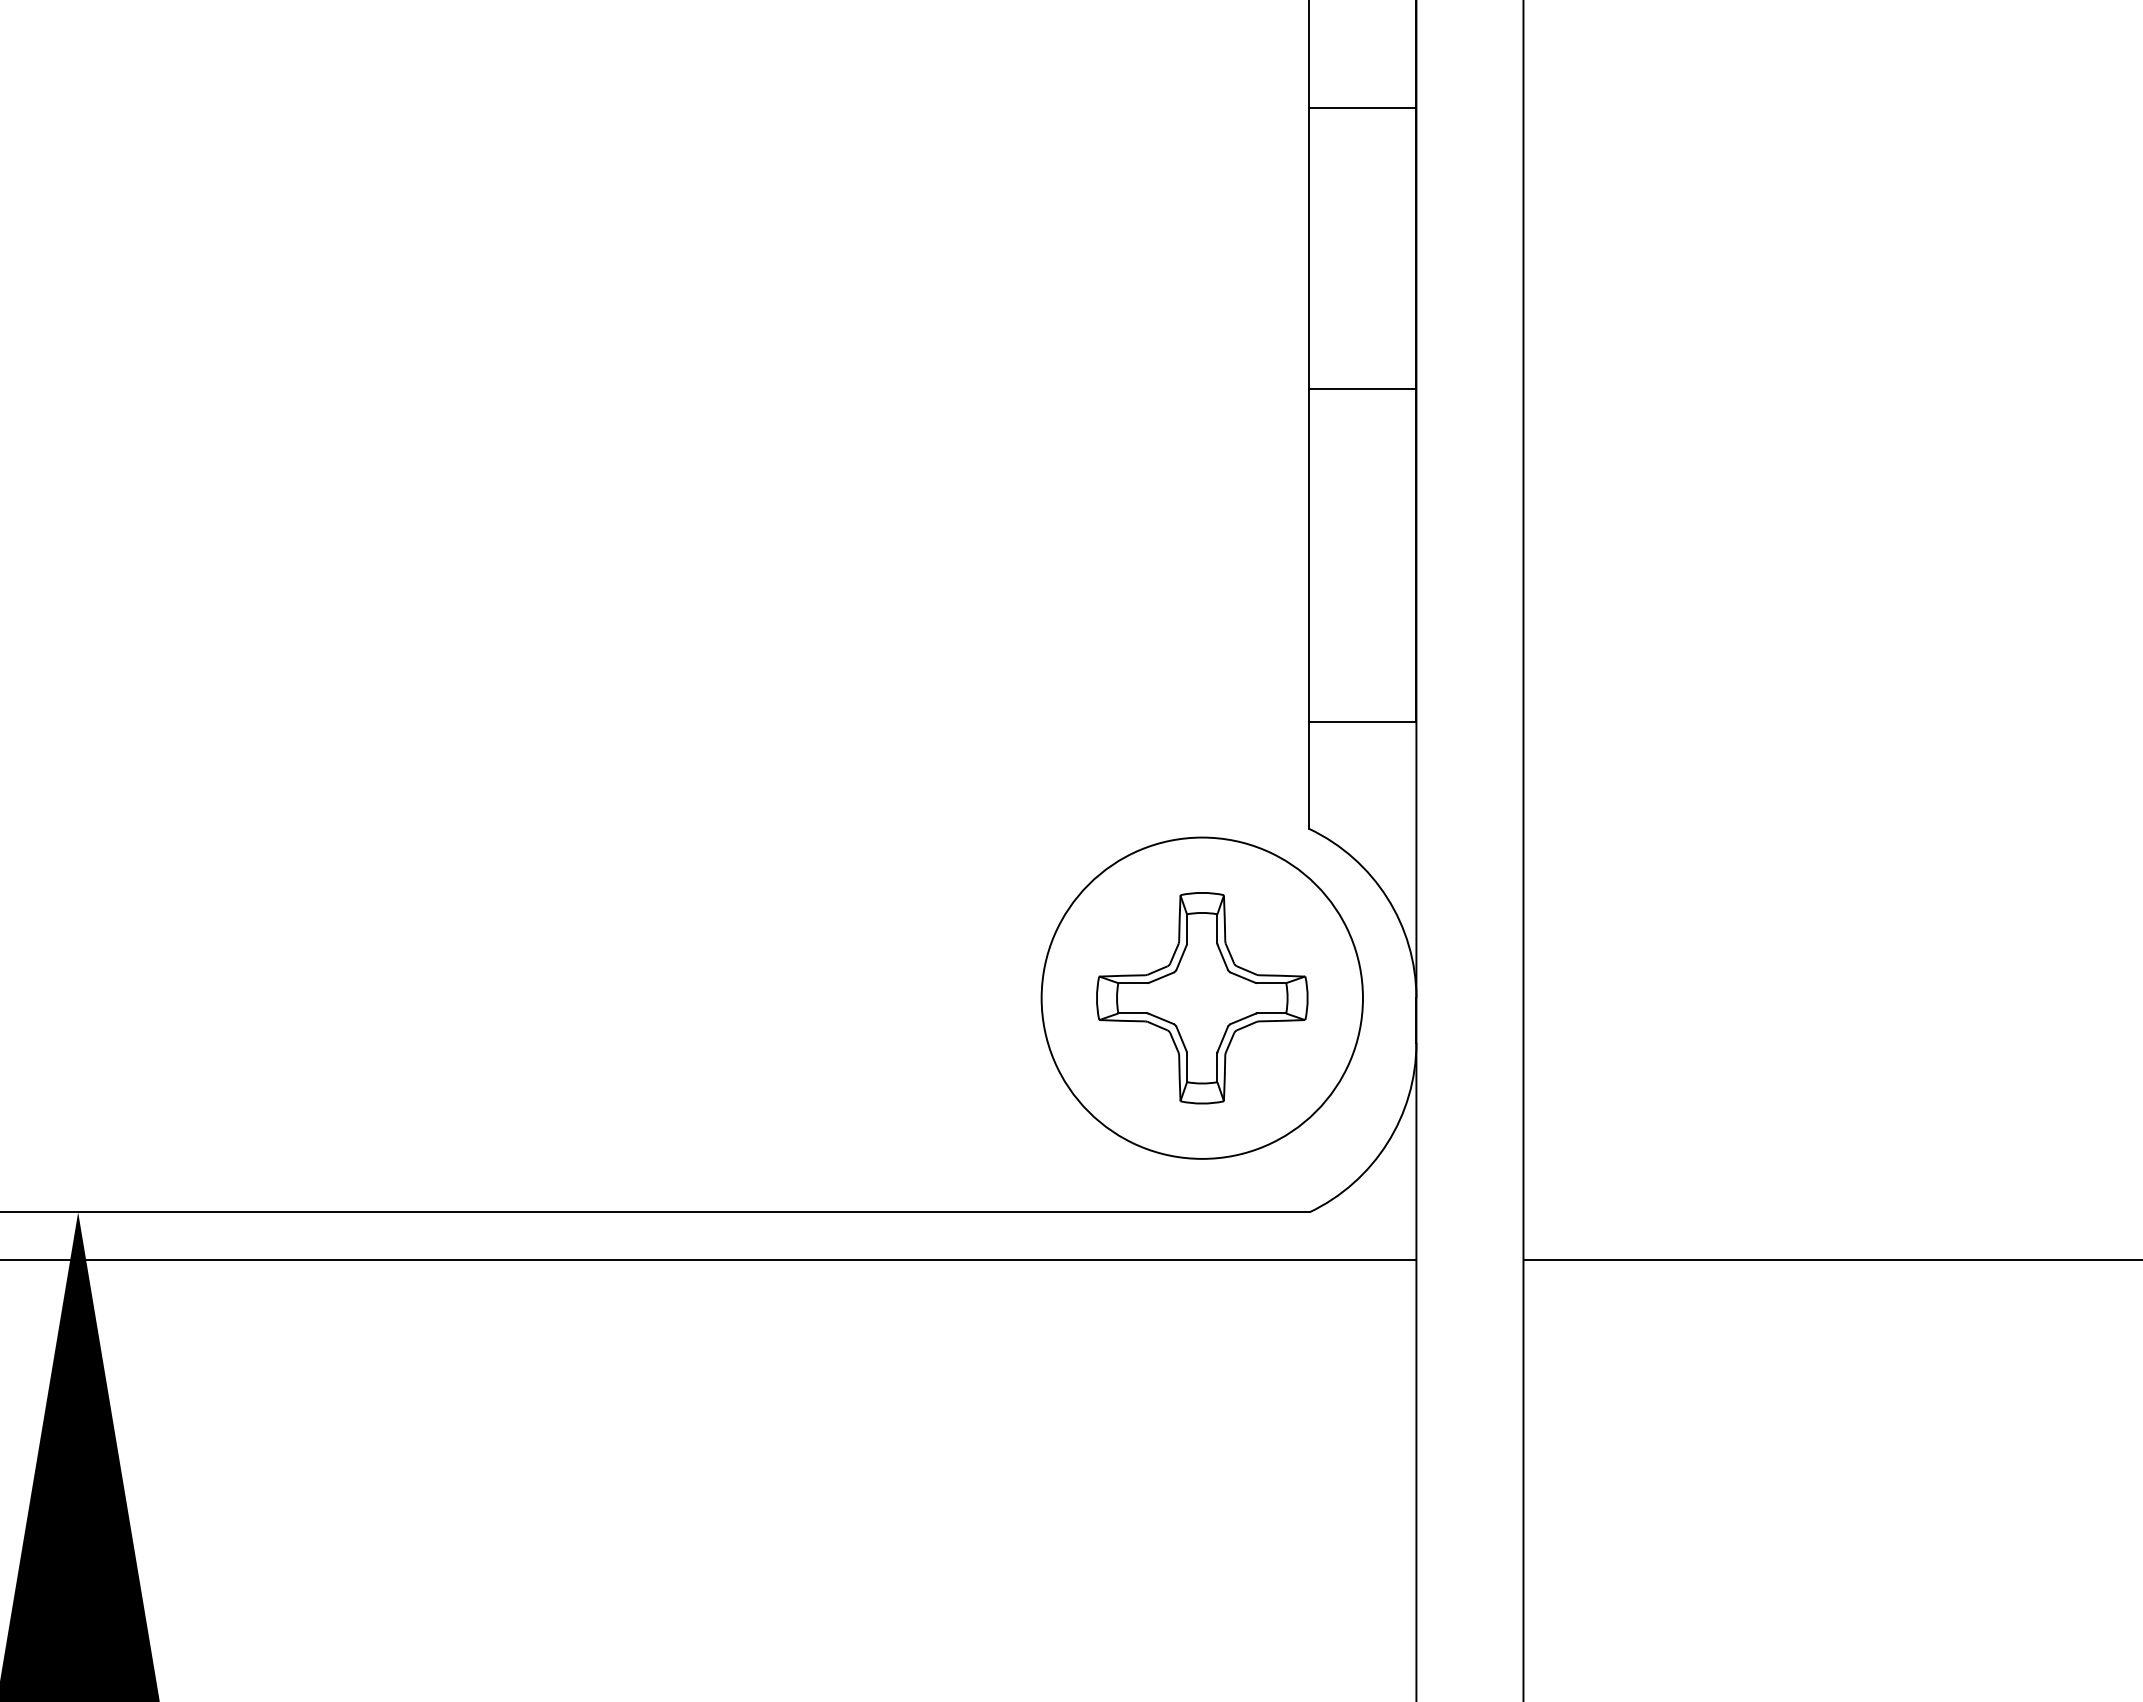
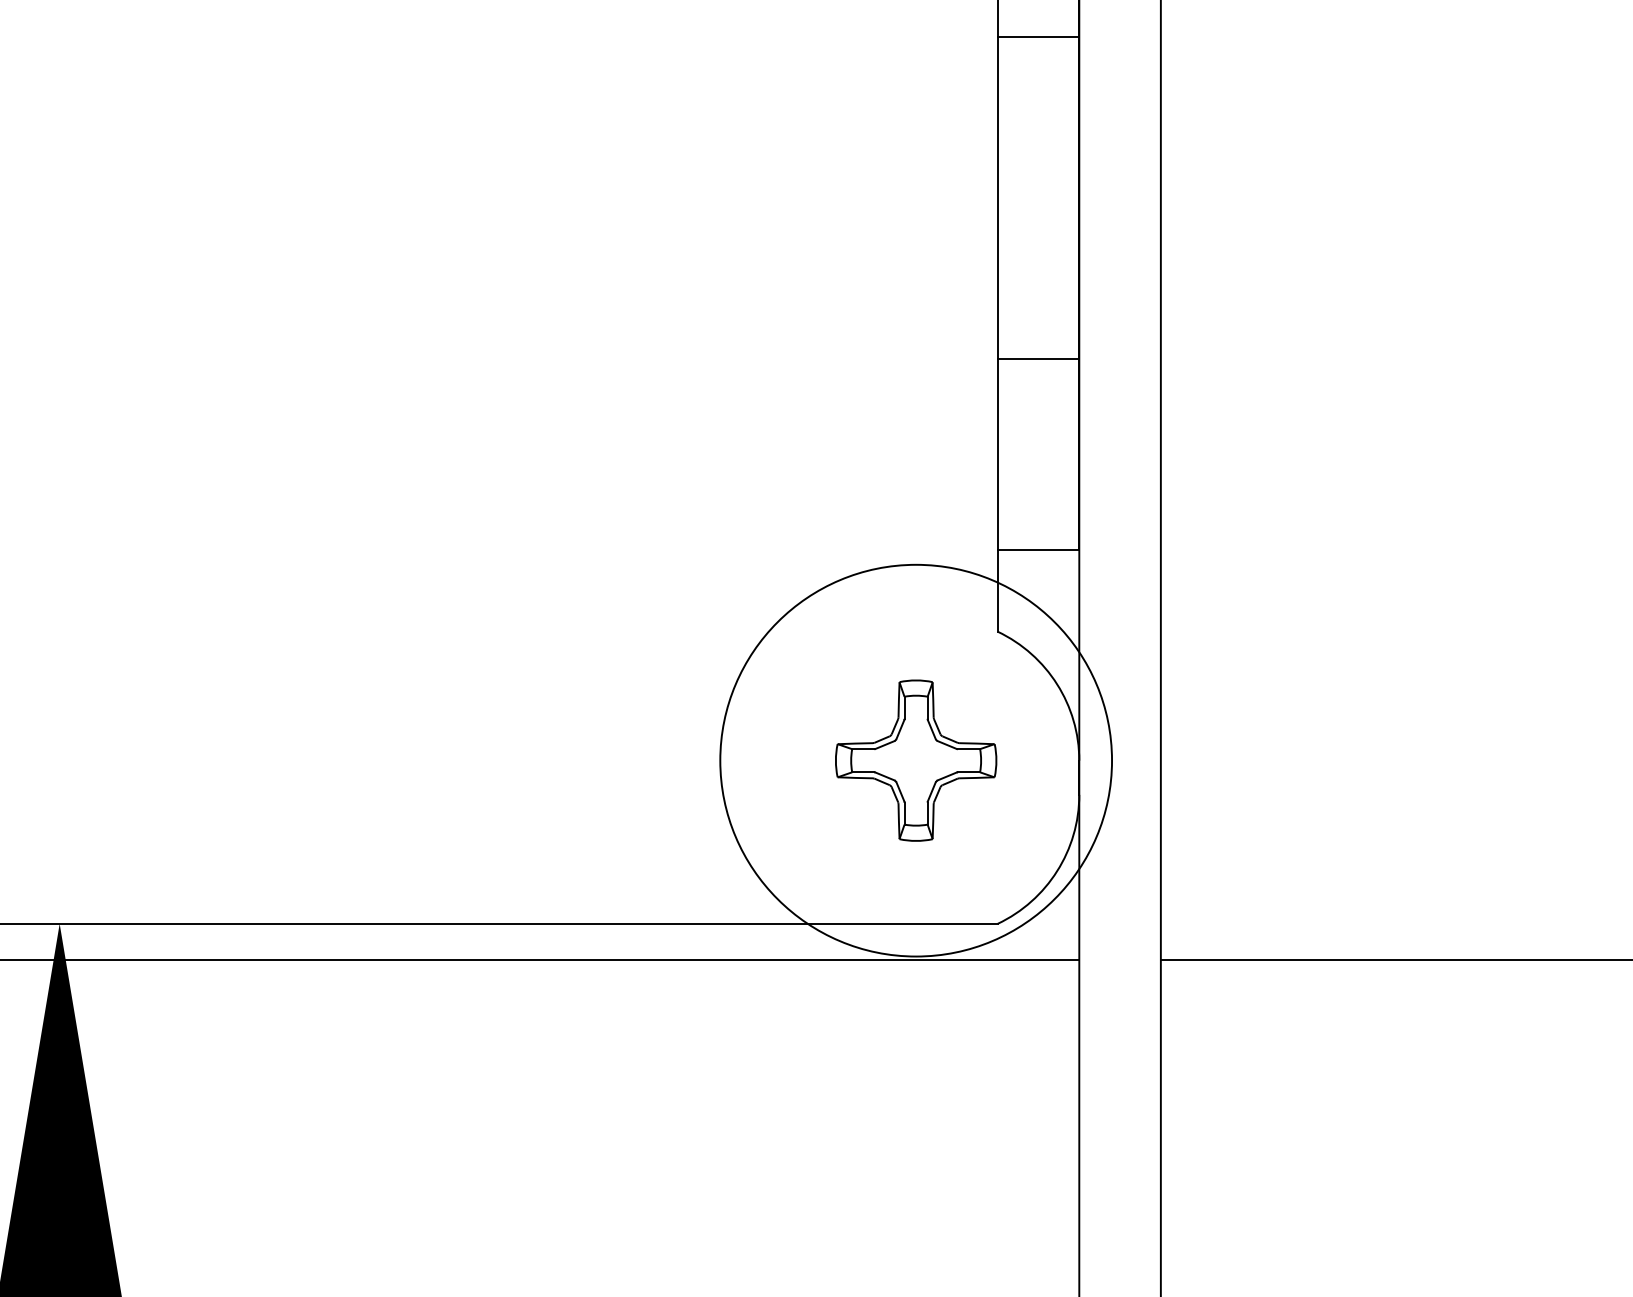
line: (1362, 108) -> (1038, 37), moved
line: (1362, 389) -> (1038, 359), moved
circle: (1201, 997) -> (915, 760), size x1.6

